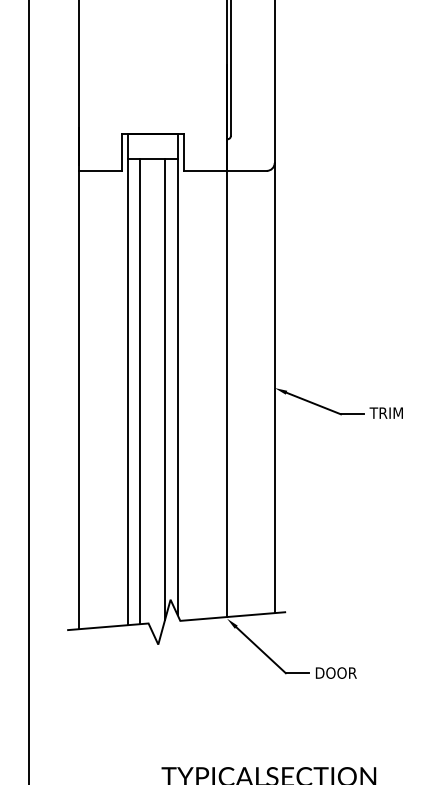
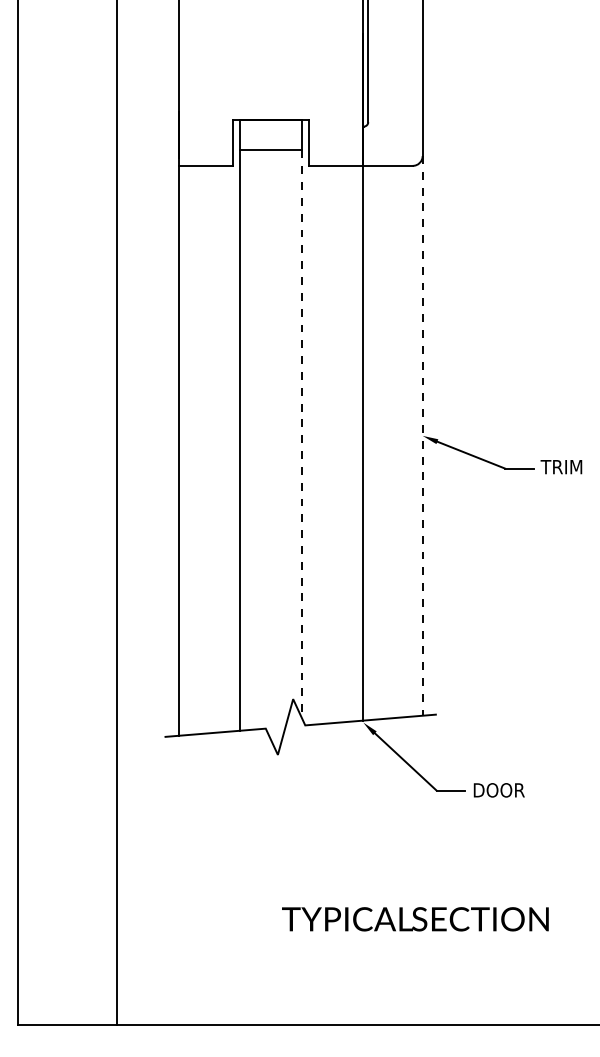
line: (177, 386) -> (301, 434), solid -> dashed
line: (274, 387) -> (422, 435), solid -> dashed
line: (165, 388) -> (286, 436), removed
line: (140, 390) -> (255, 439), removed

